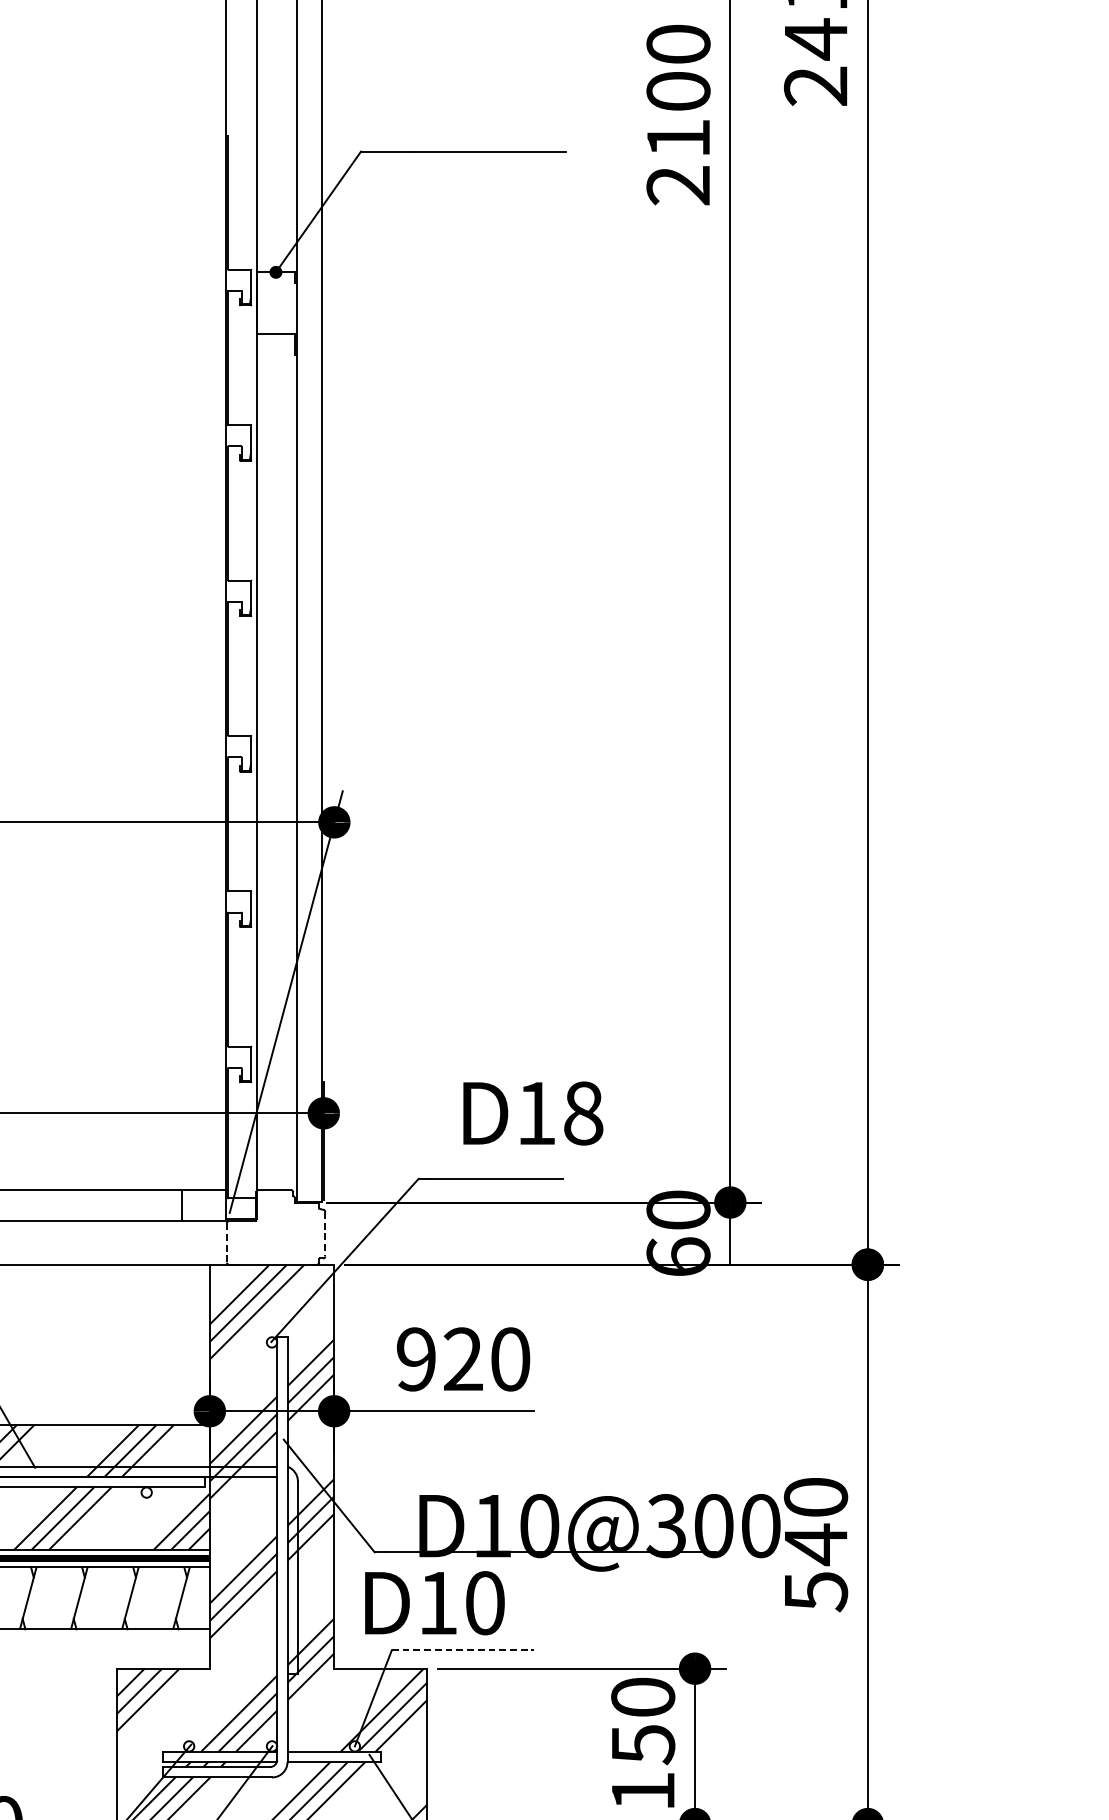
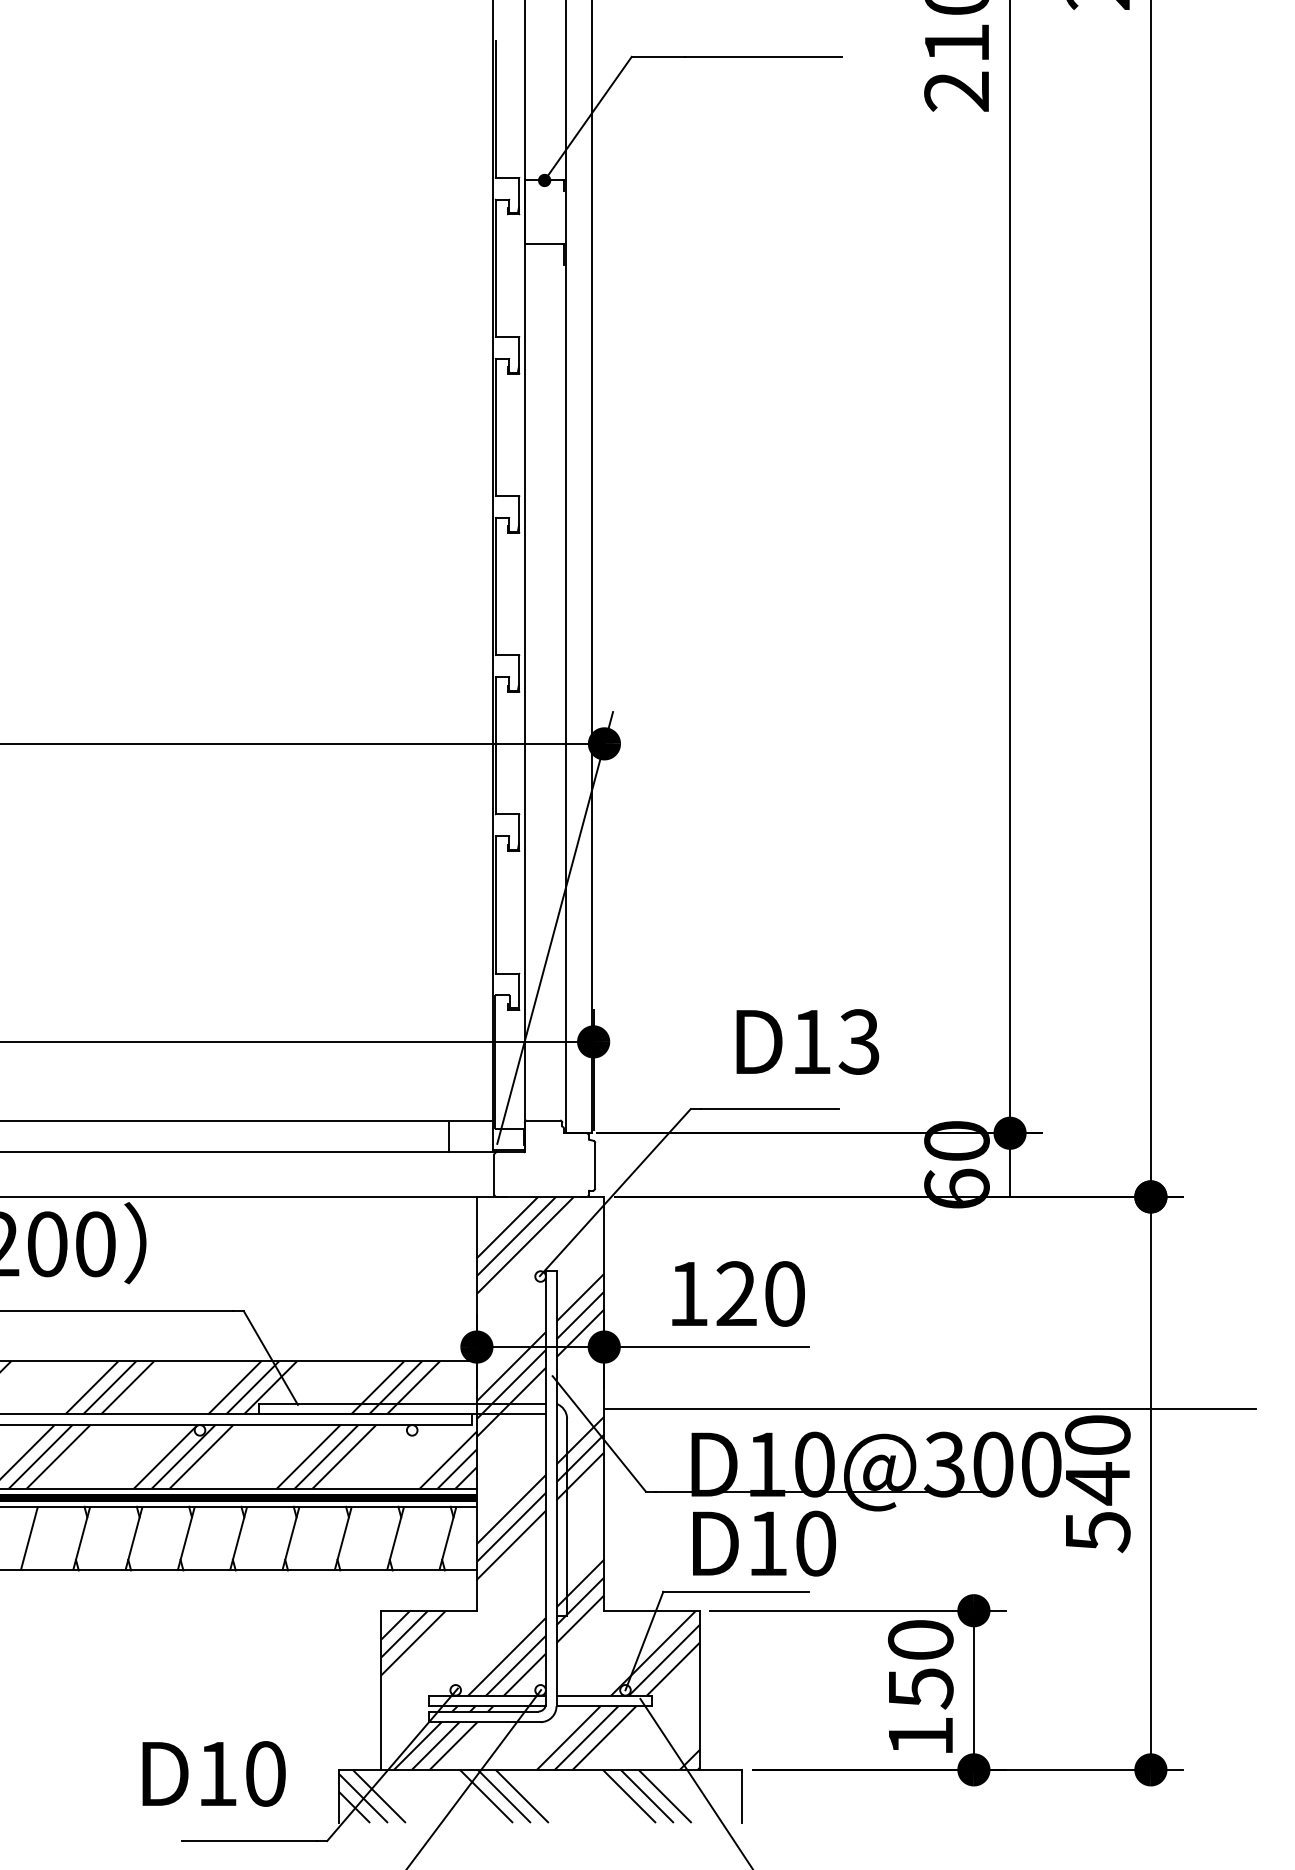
text: (582, 1112) -> (858, 1041), D18 -> D13
line: (325, 1234) -> (595, 1165), dashed -> solid
line: (227, 1243) -> (494, 1175), dashed -> solid
text: (416, 1358) -> (688, 1293), 920 -> 120
line: (652, 1472) -> (930, 1409), added
text: (434, 1603) -> (764, 1543), moved
line: (463, 1649) -> (736, 1591), dashed -> solid

